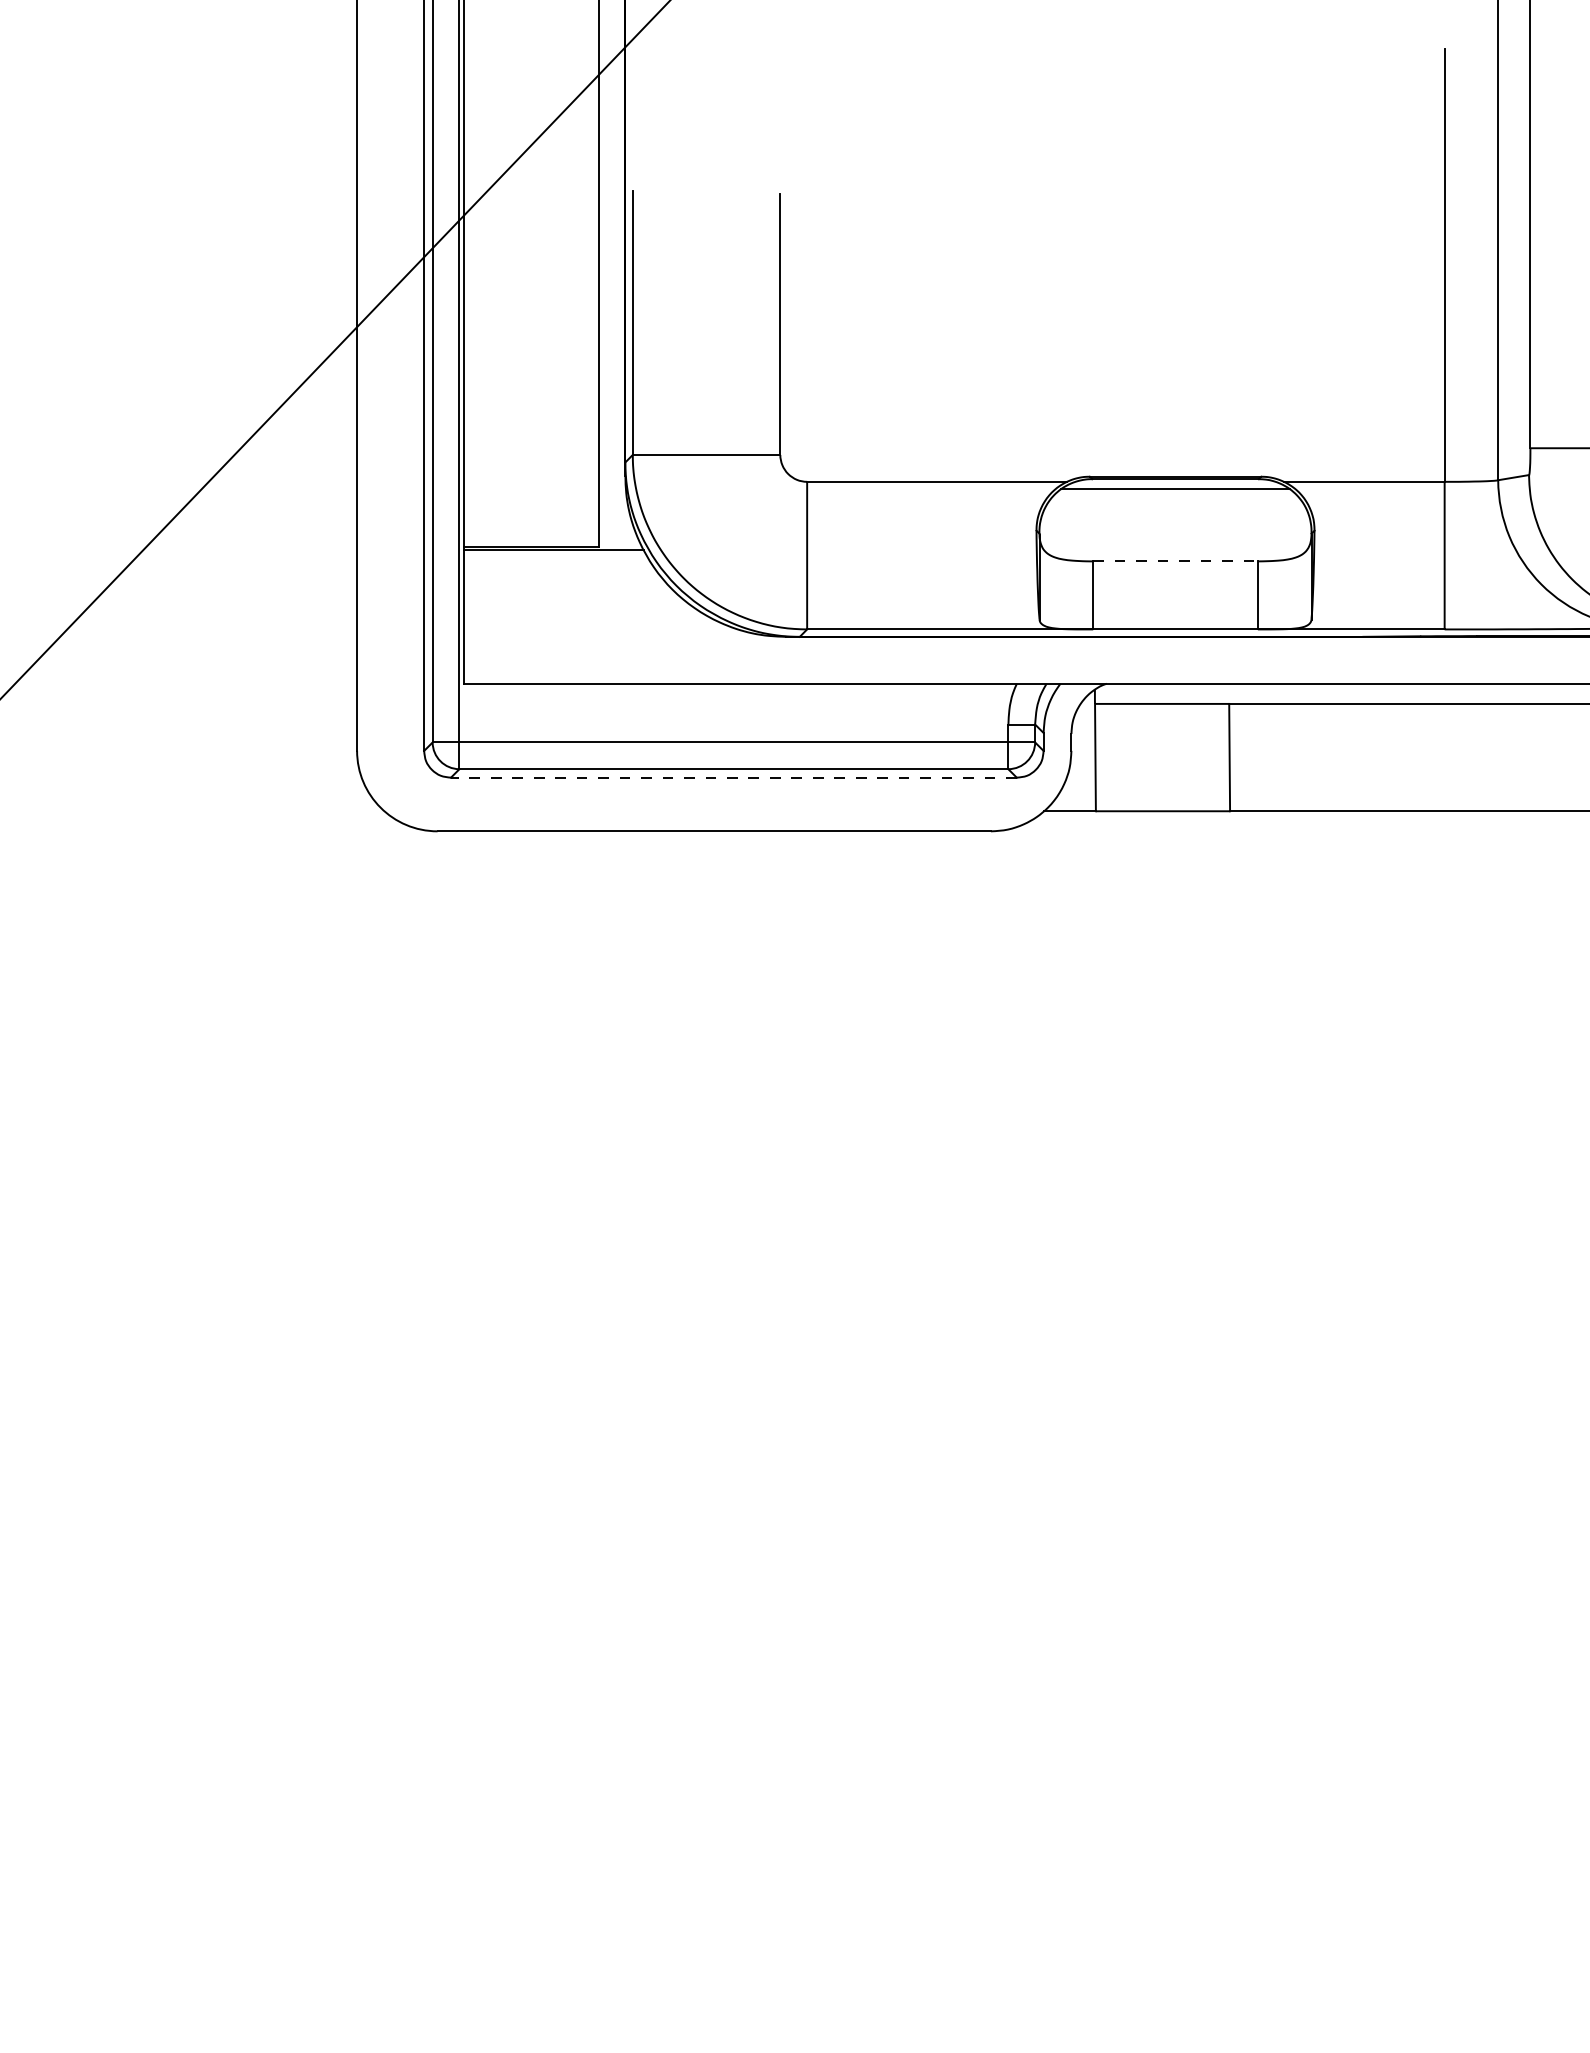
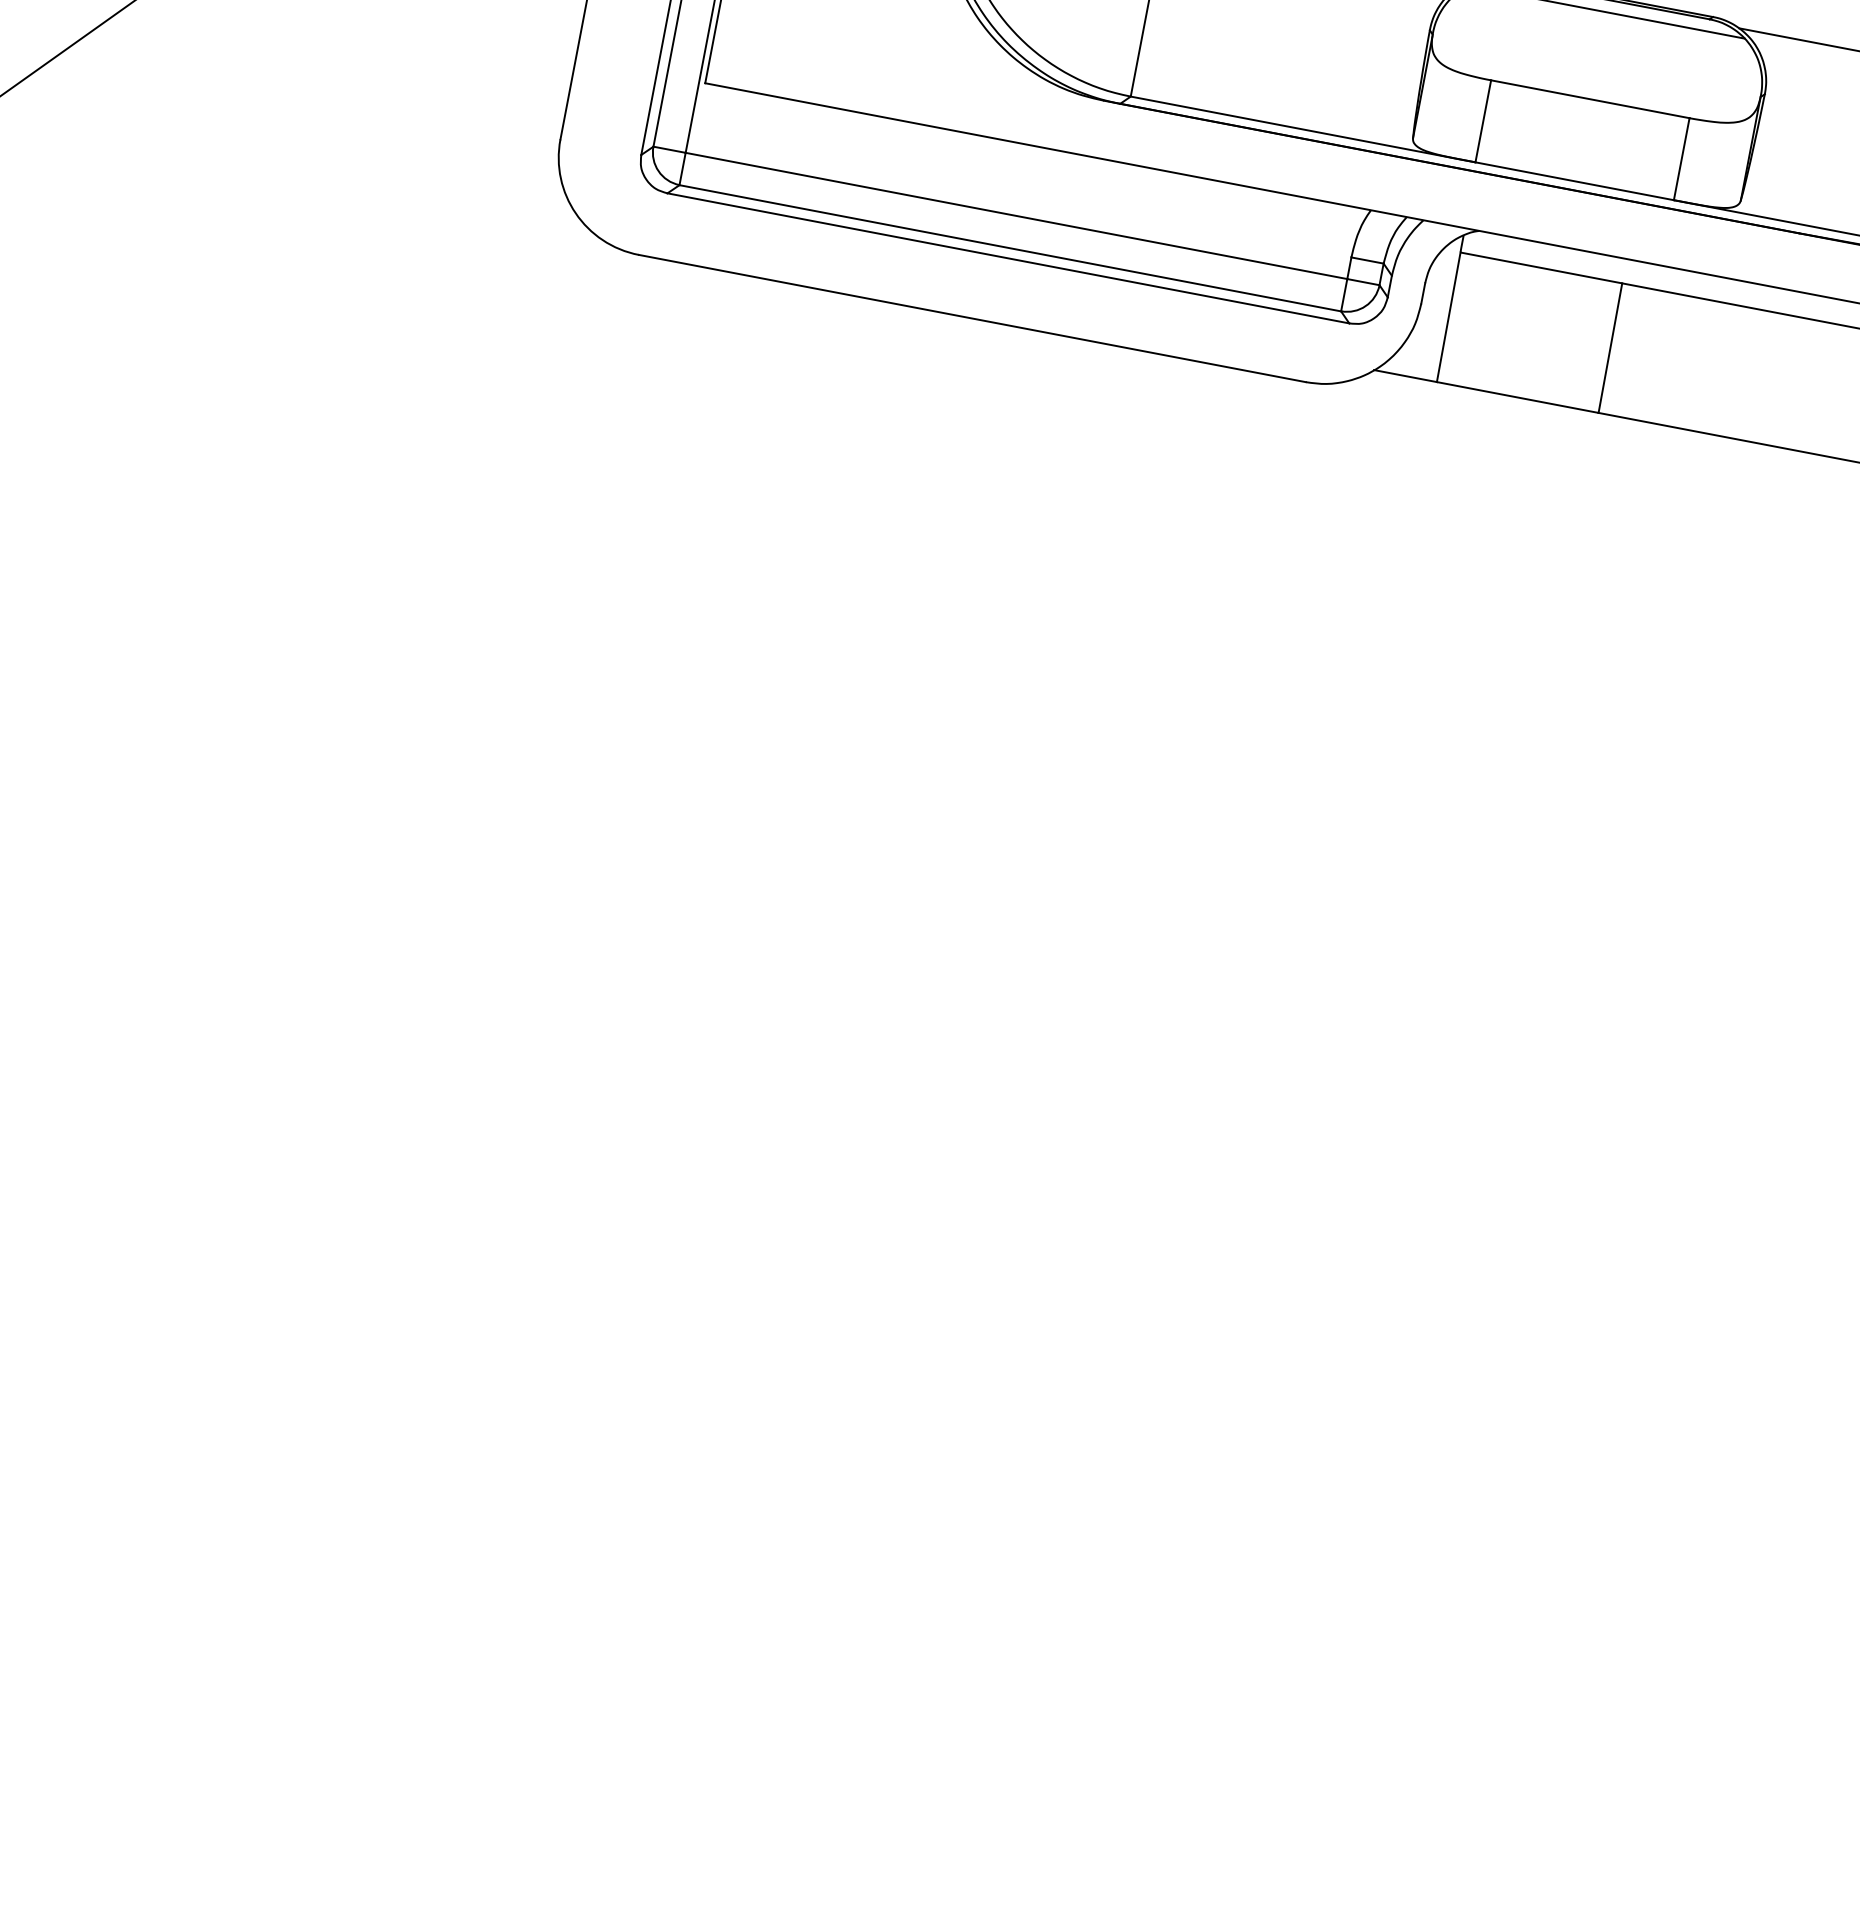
line: (1176, 561) -> (1591, 99), dashed -> solid
line: (733, 777) -> (1007, 258), dashed -> solid

